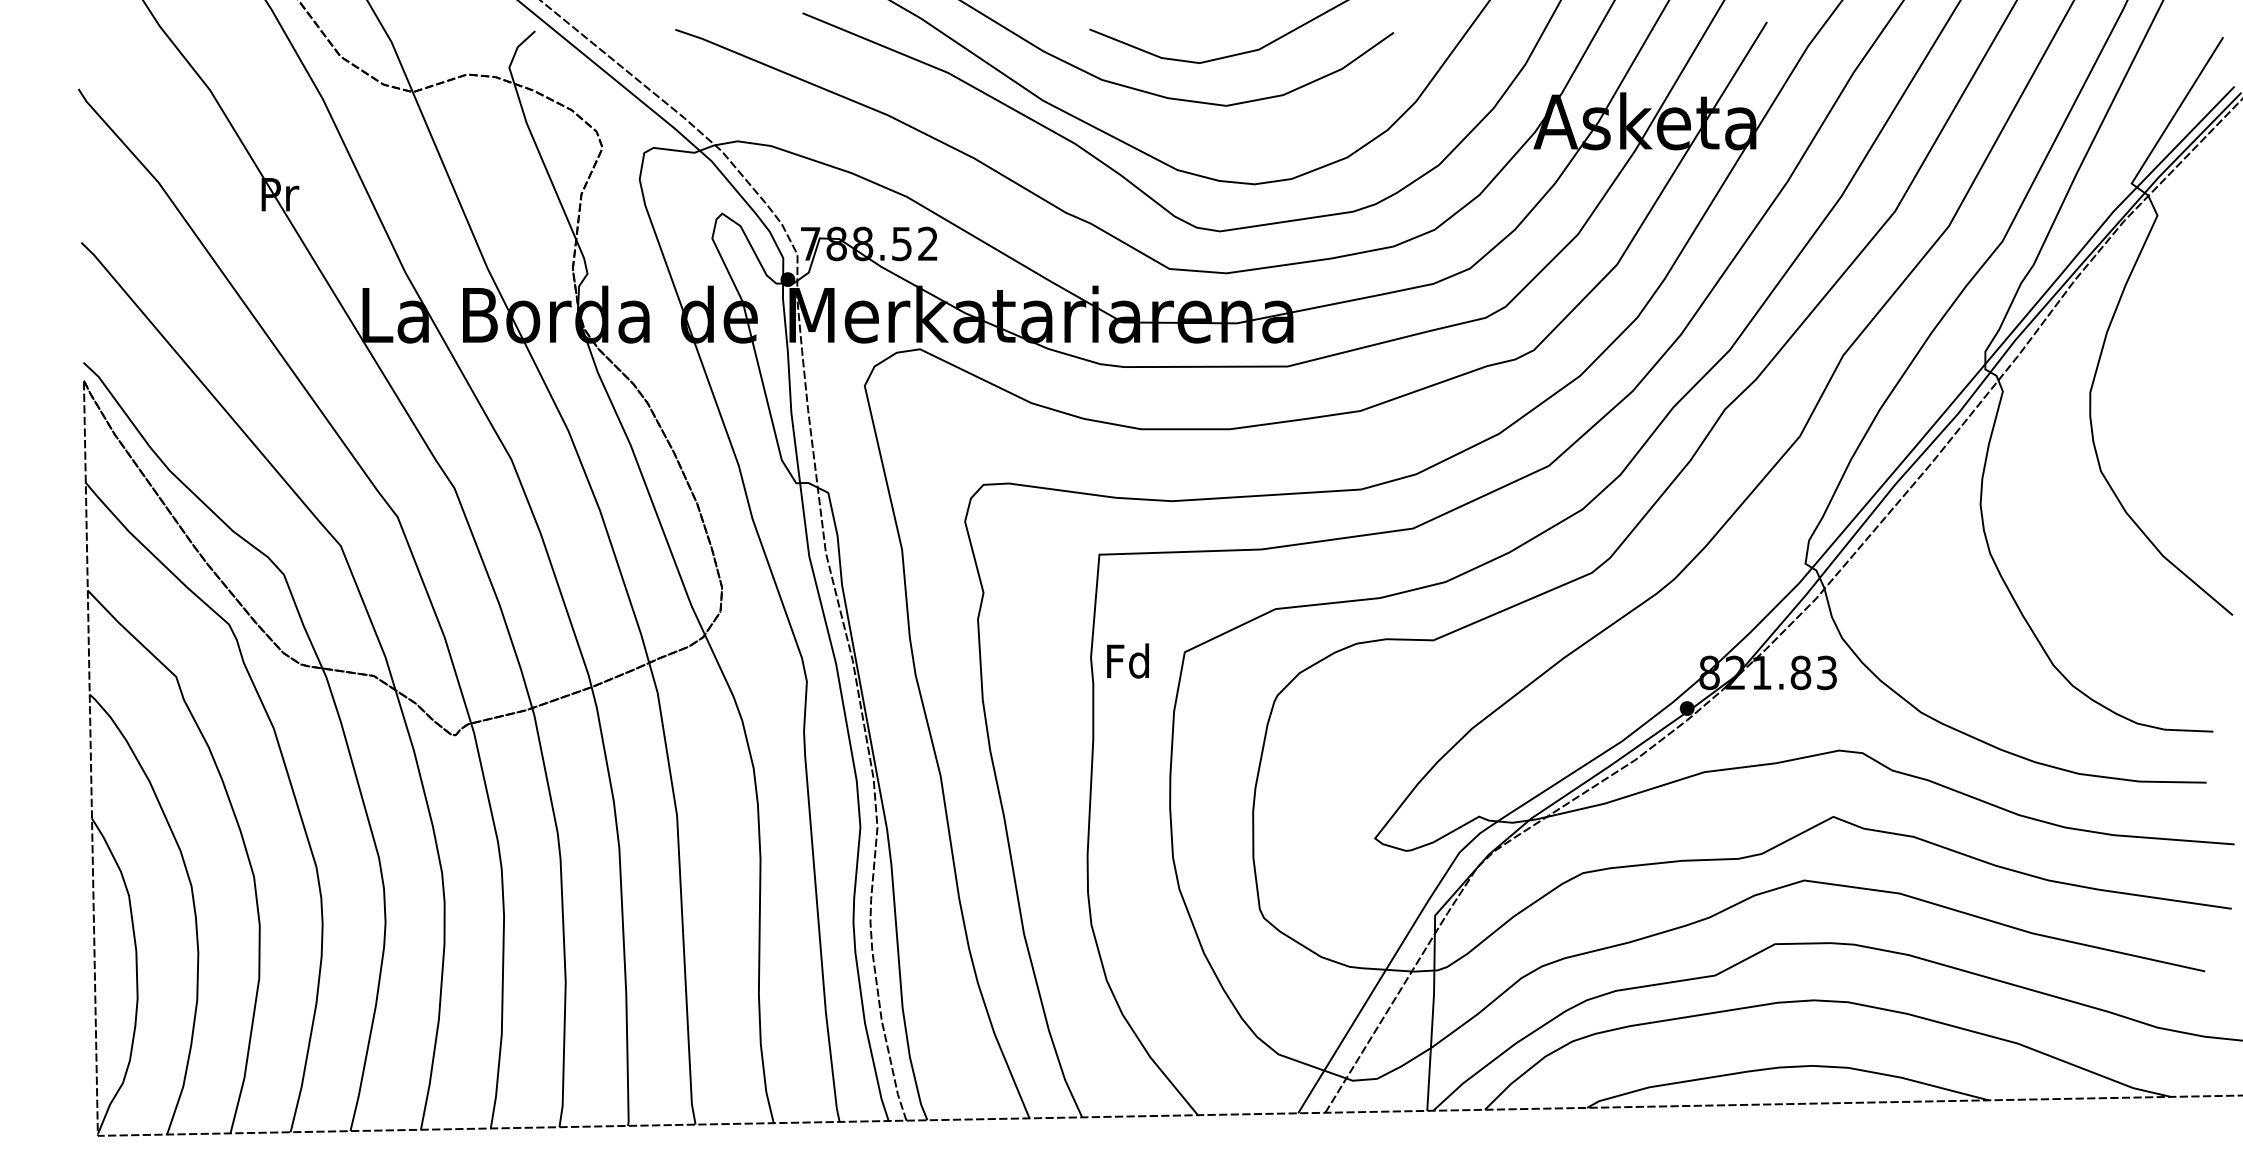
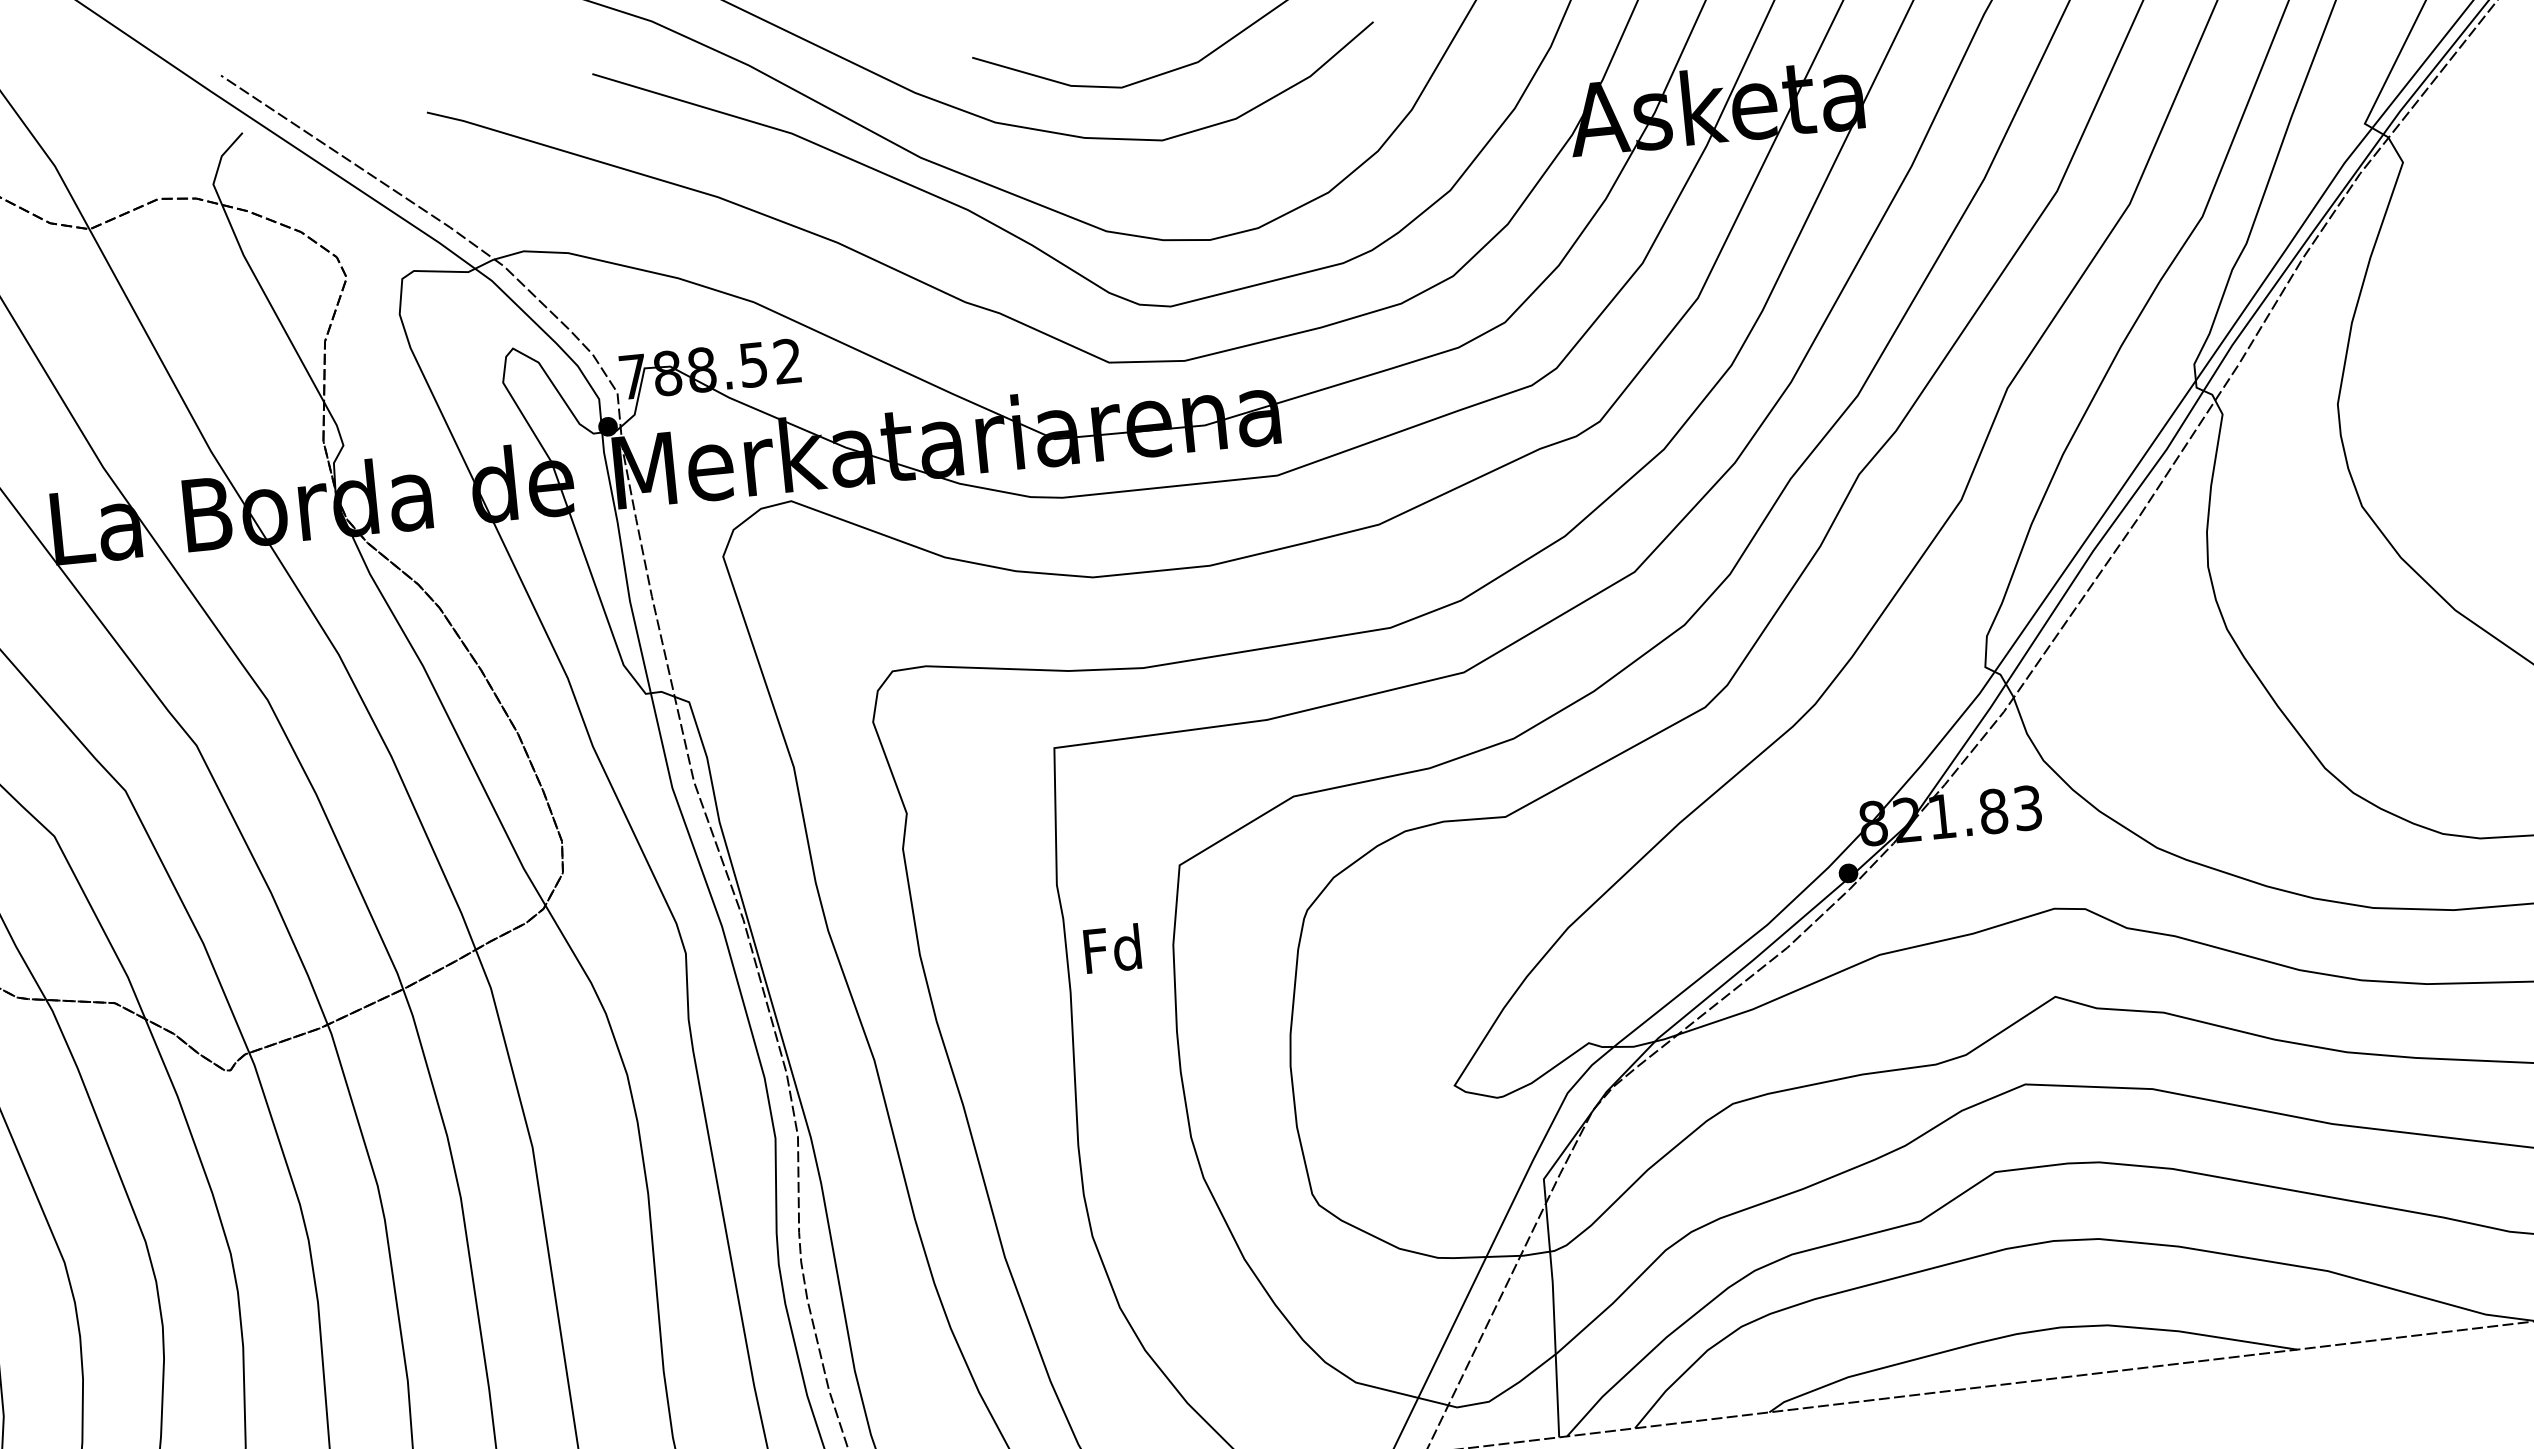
text: (1127, 660) -> (1111, 948), moved

